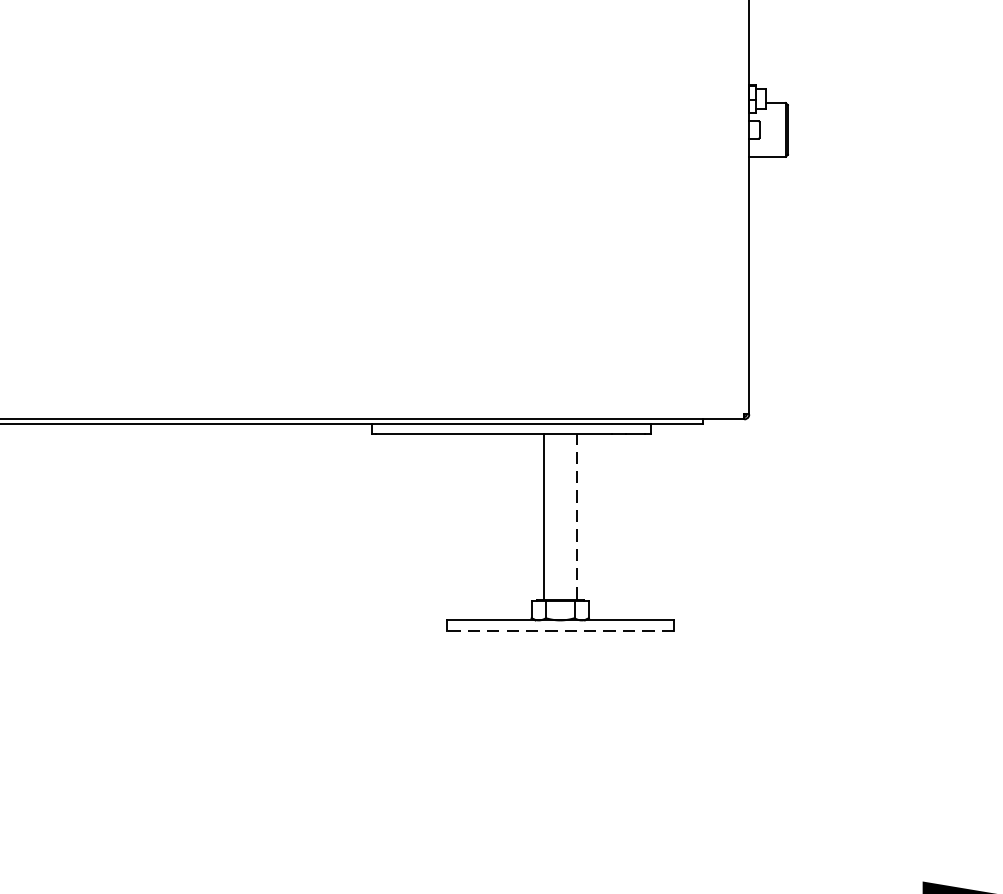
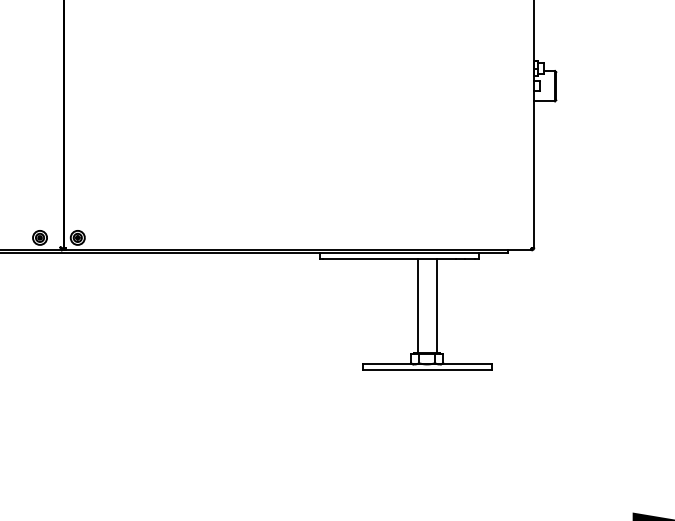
line: (576, 516) -> (436, 305), dashed -> solid
line: (560, 631) -> (427, 370), dashed -> solid

